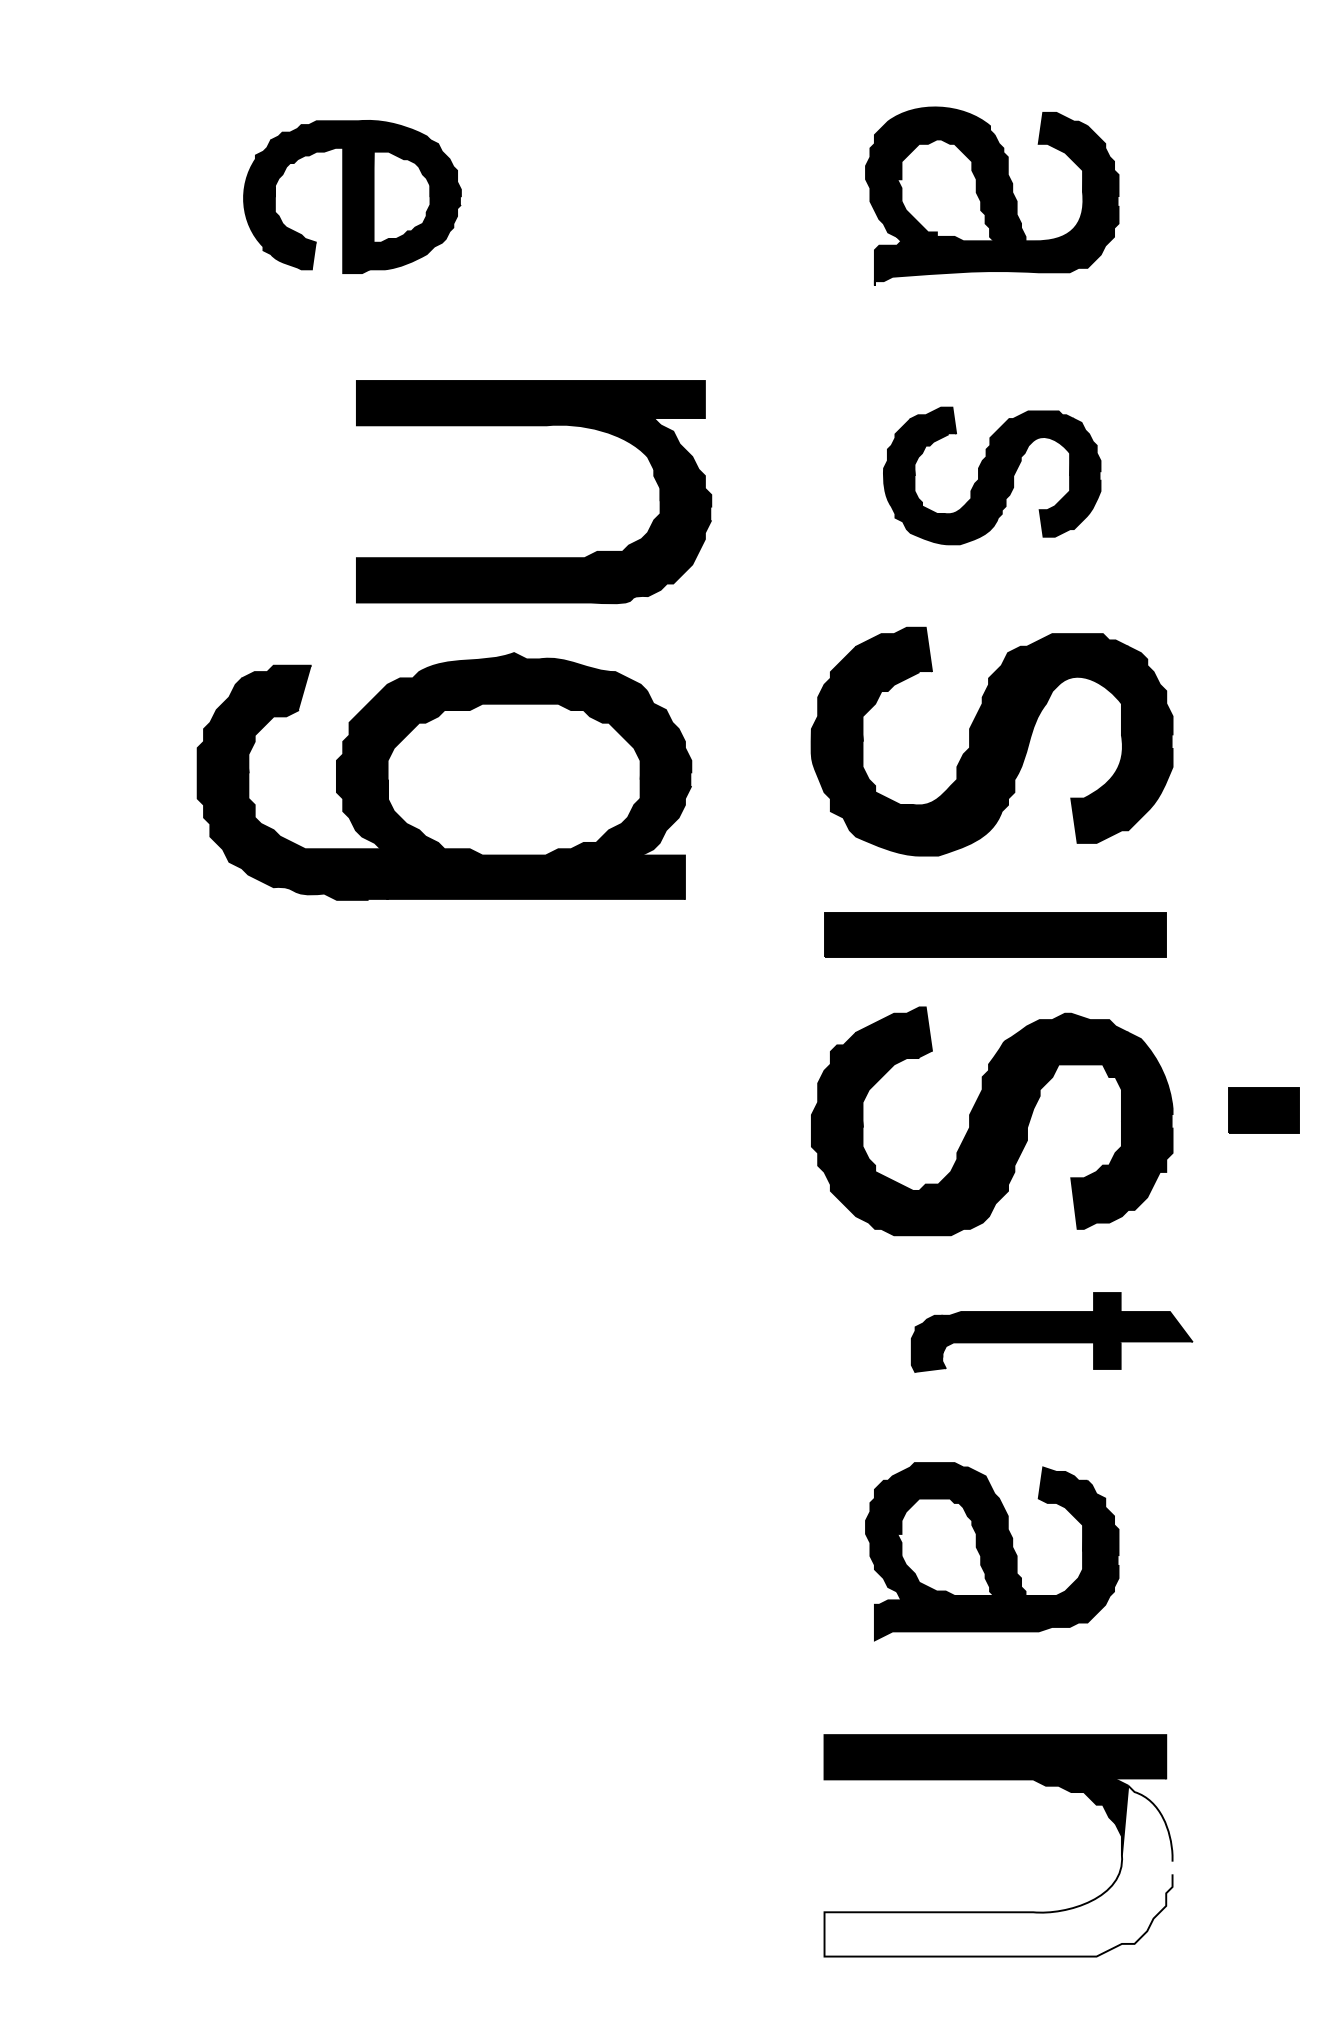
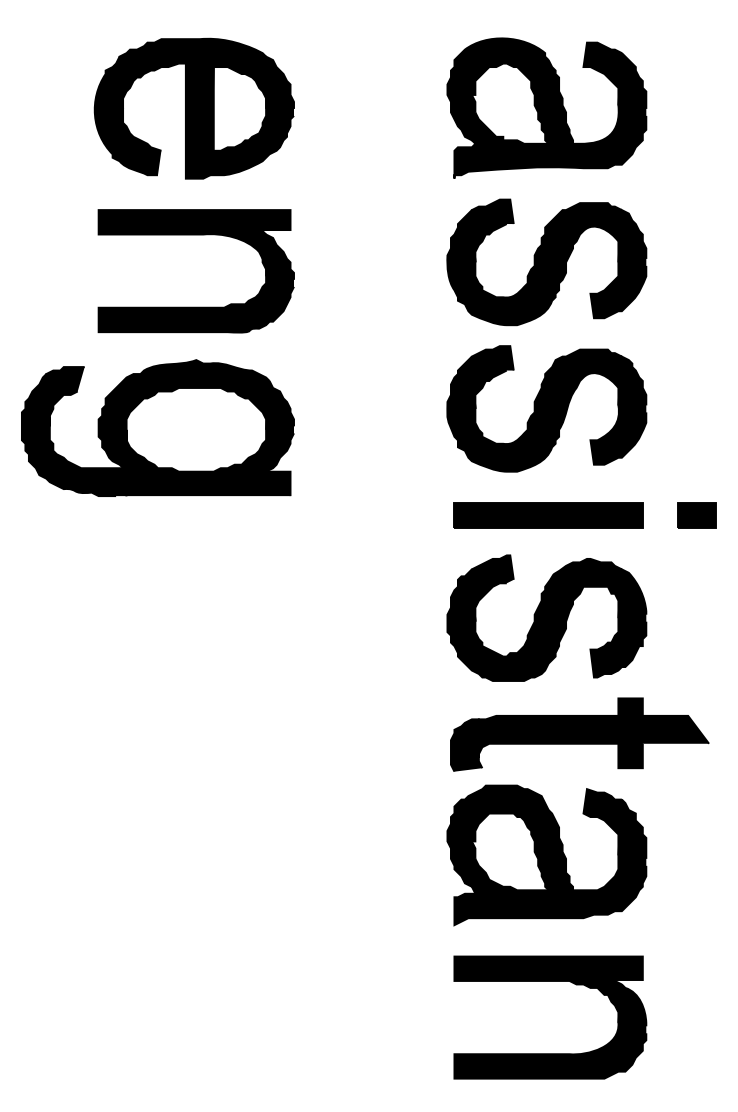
part: (991, 194) -> (546, 107), size x1.43
part: (351, 196) -> (193, 108), size x1.67
part: (991, 476) -> (546, 262), size x1.67
part: (532, 555) -> (195, 306), moved
part: (443, 775) -> (157, 427), moved
part: (1263, 1110) -> (696, 515), moved
part: (1051, 1332) -> (579, 734), size x1.67
part: (991, 1551) -> (546, 855), size x1.43
fill: (998, 1871) -> (550, 1031), added

